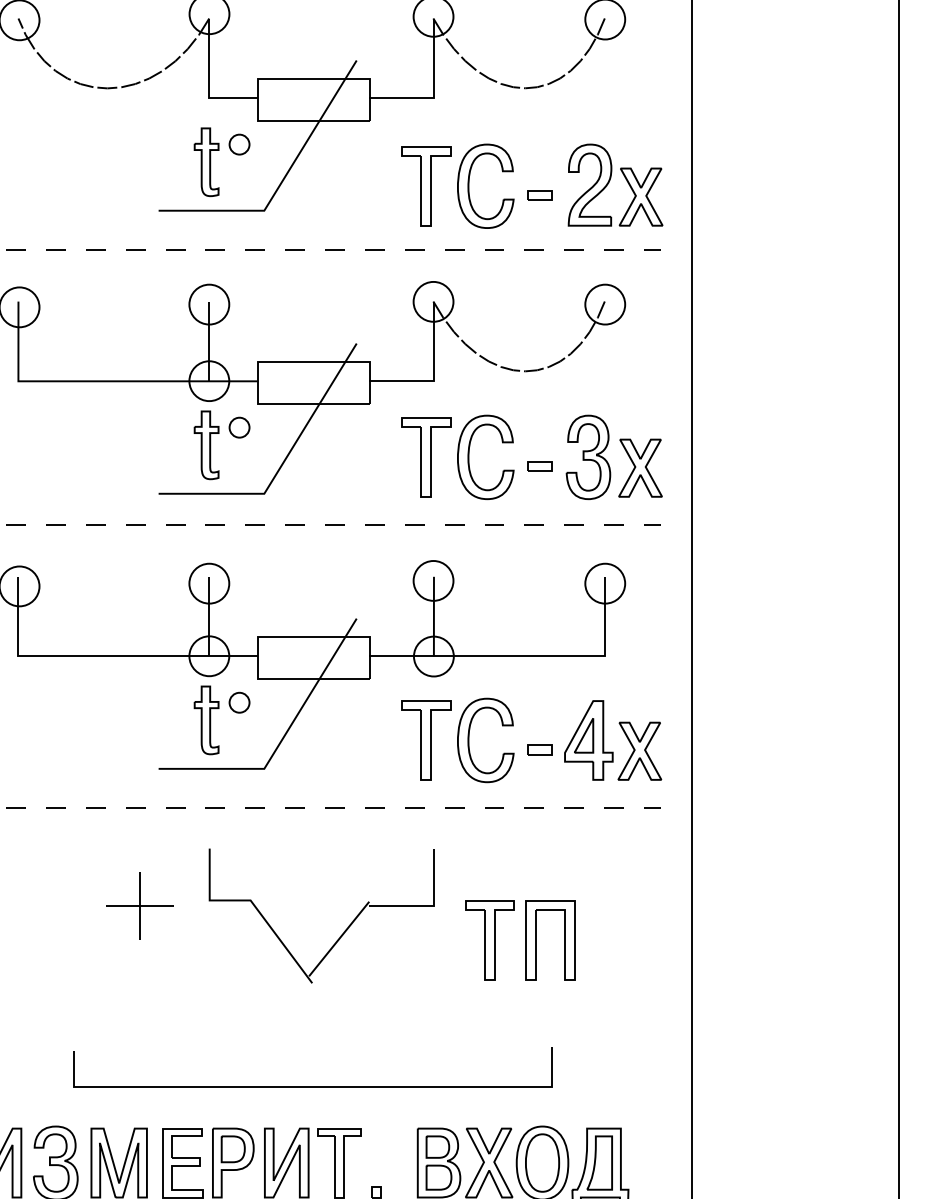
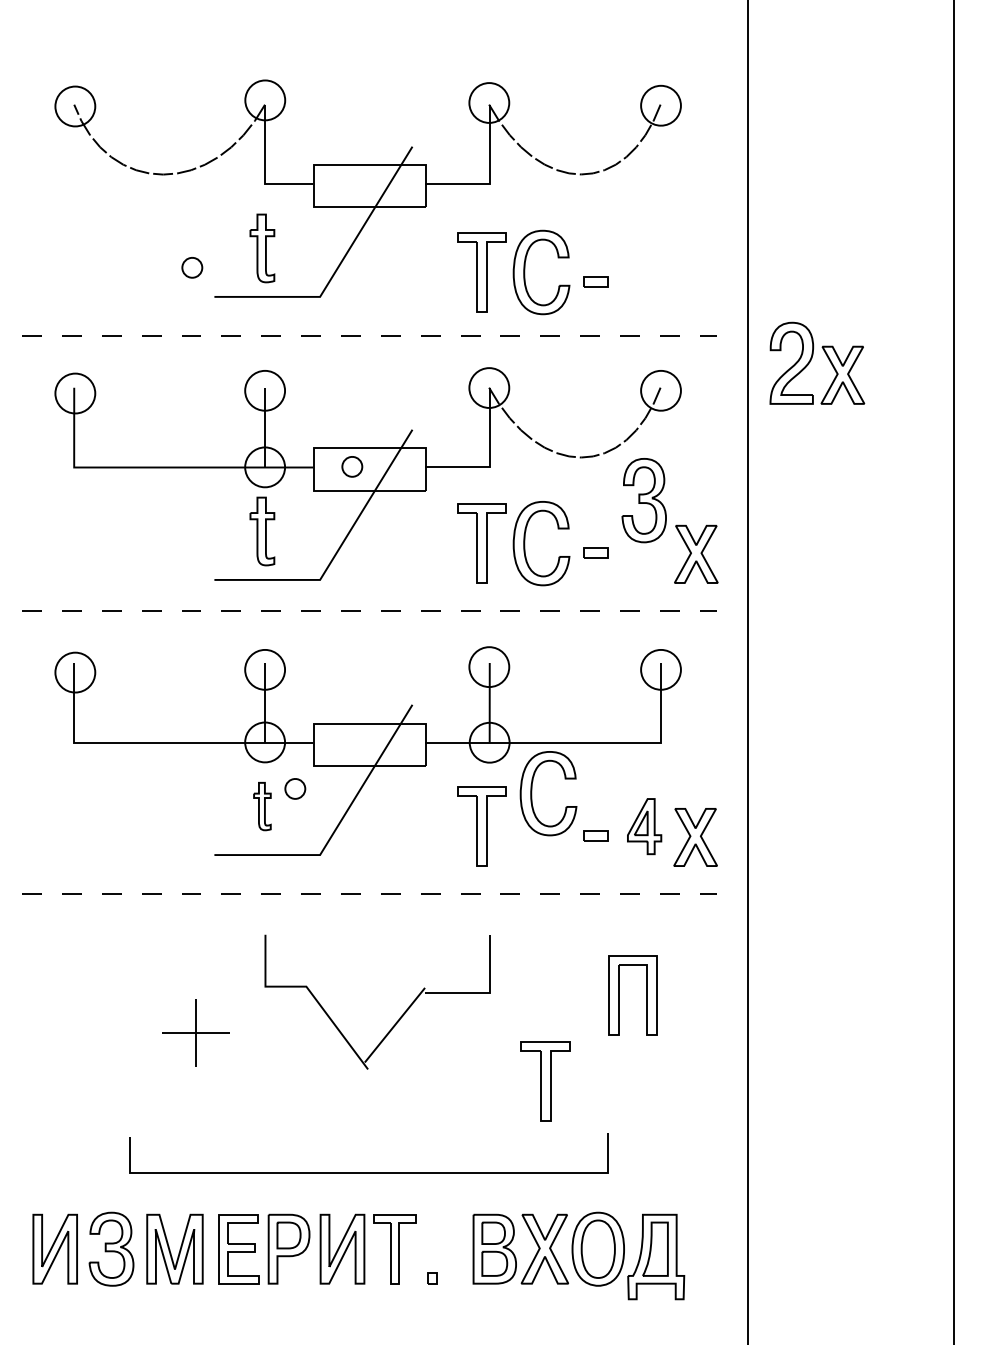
part: (239, 144) -> (192, 267), moved
part: (609, 182) -> (811, 360), moved
part: (239, 427) -> (352, 466), moved
part: (587, 457) -> (643, 500), moved
part: (206, 720) -> (262, 806), size x0.7
part: (469, 740) -> (532, 793), moved
part: (588, 740) -> (644, 826), size x0.7
part: (139, 905) -> (195, 1032), moved
part: (489, 940) -> (545, 1081), moved
part: (536, 940) -> (619, 995), moved

